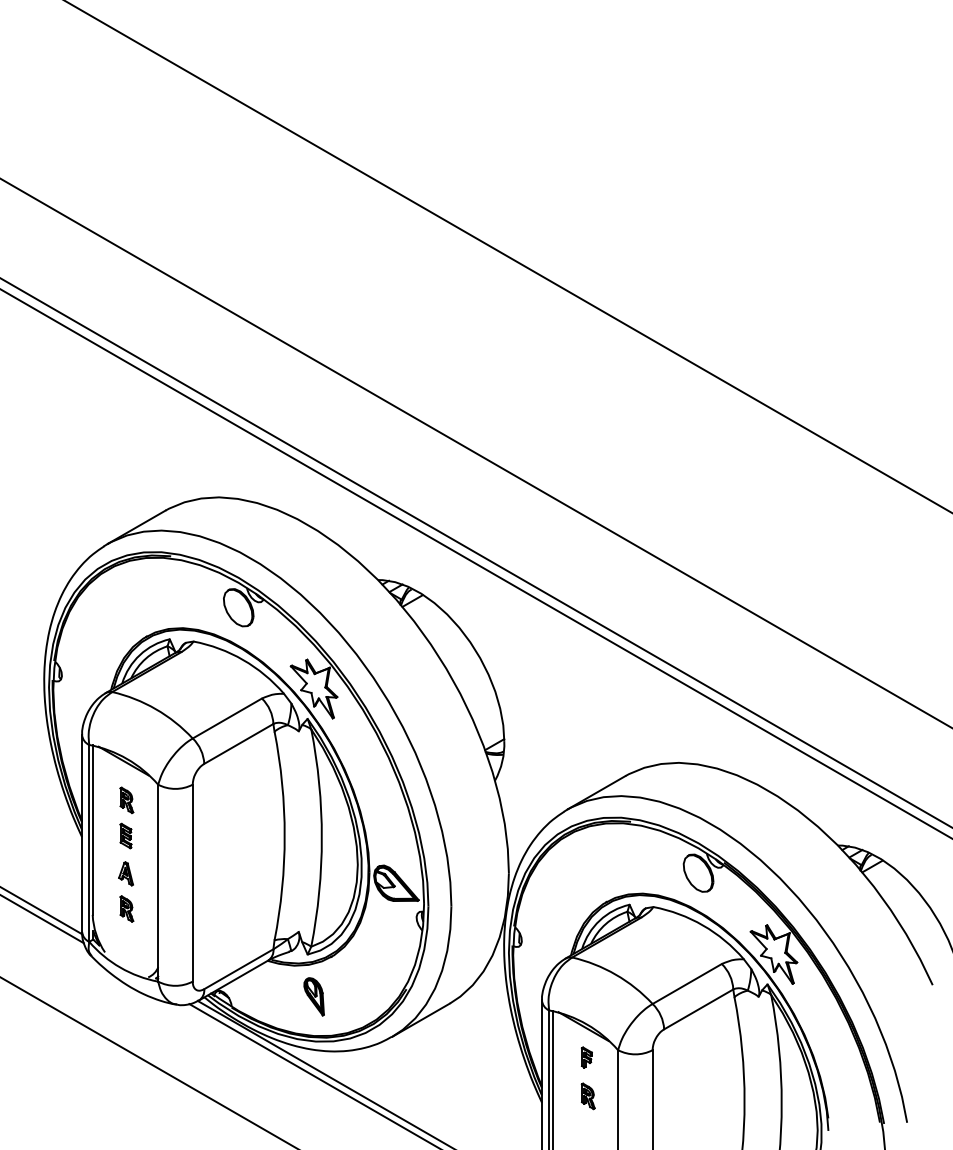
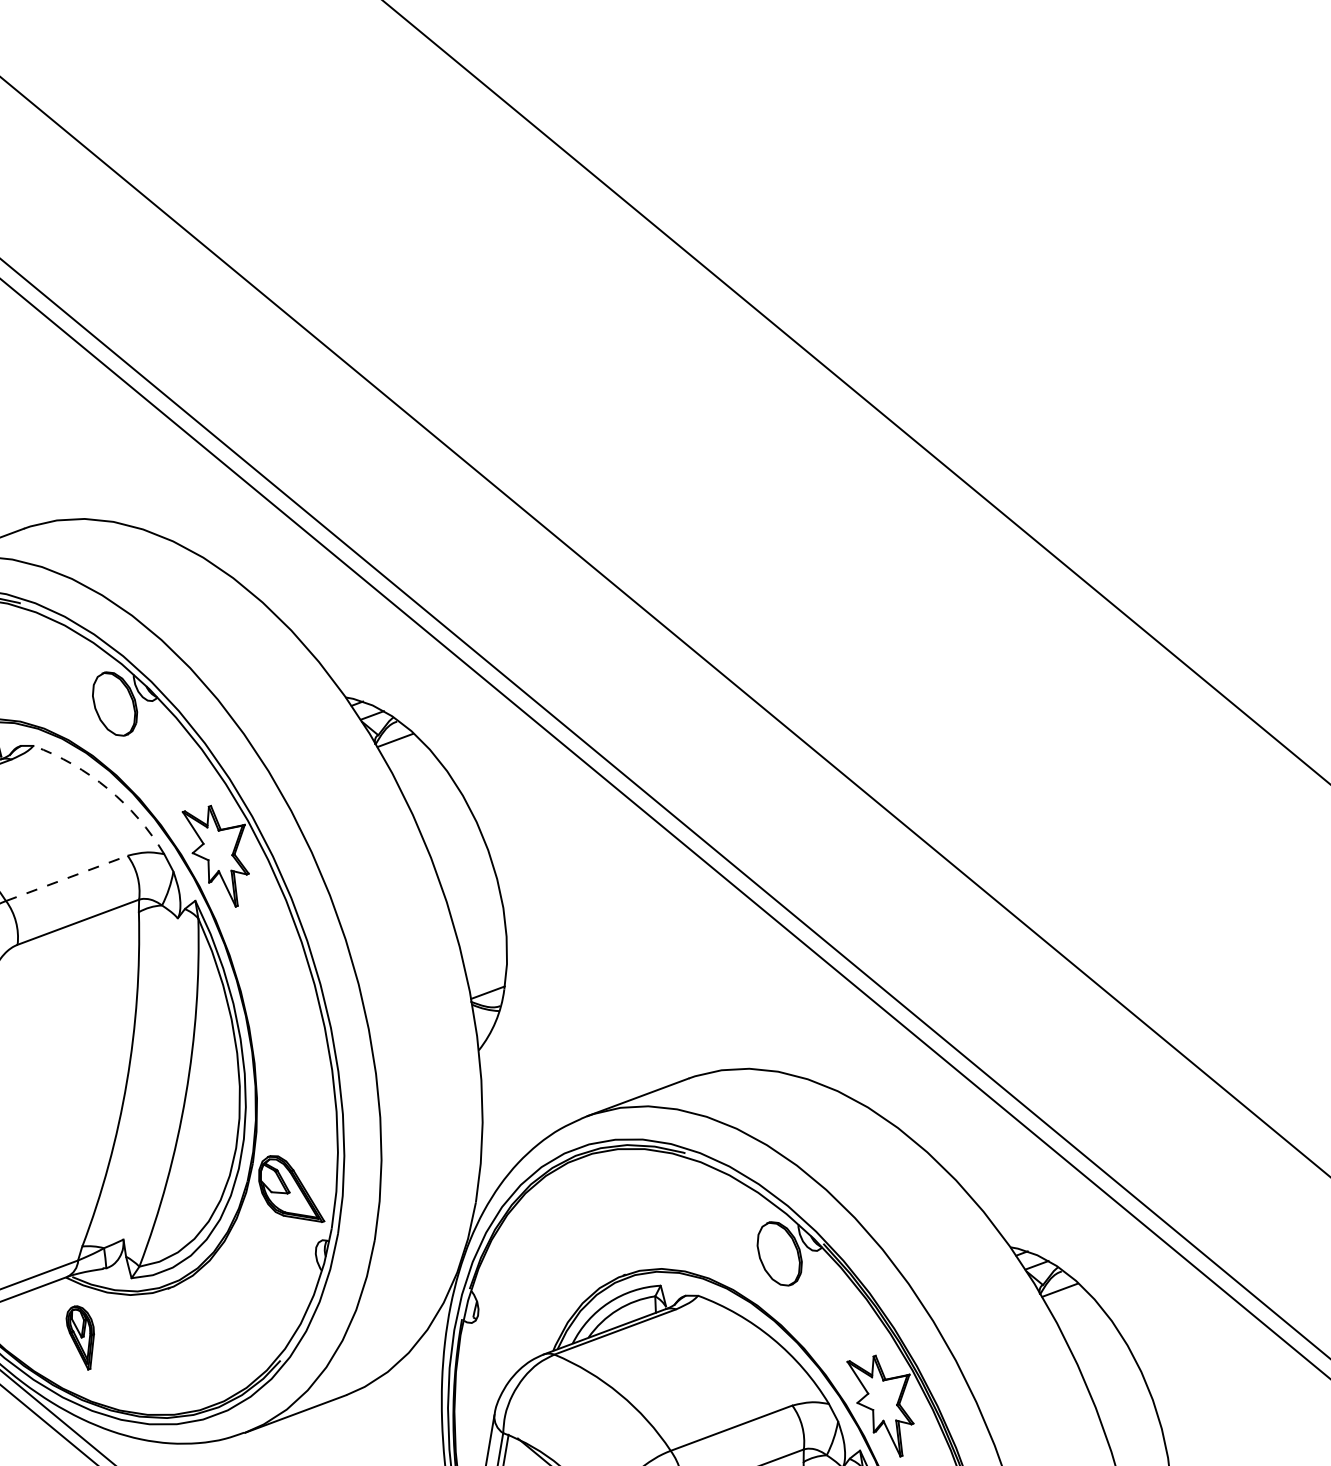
arc: (243, 659) -> (108, 788), solid -> dashed
line: (227, 718) -> (67, 878), solid -> dashed
part: (313, 996) -> (78, 1336), moved

